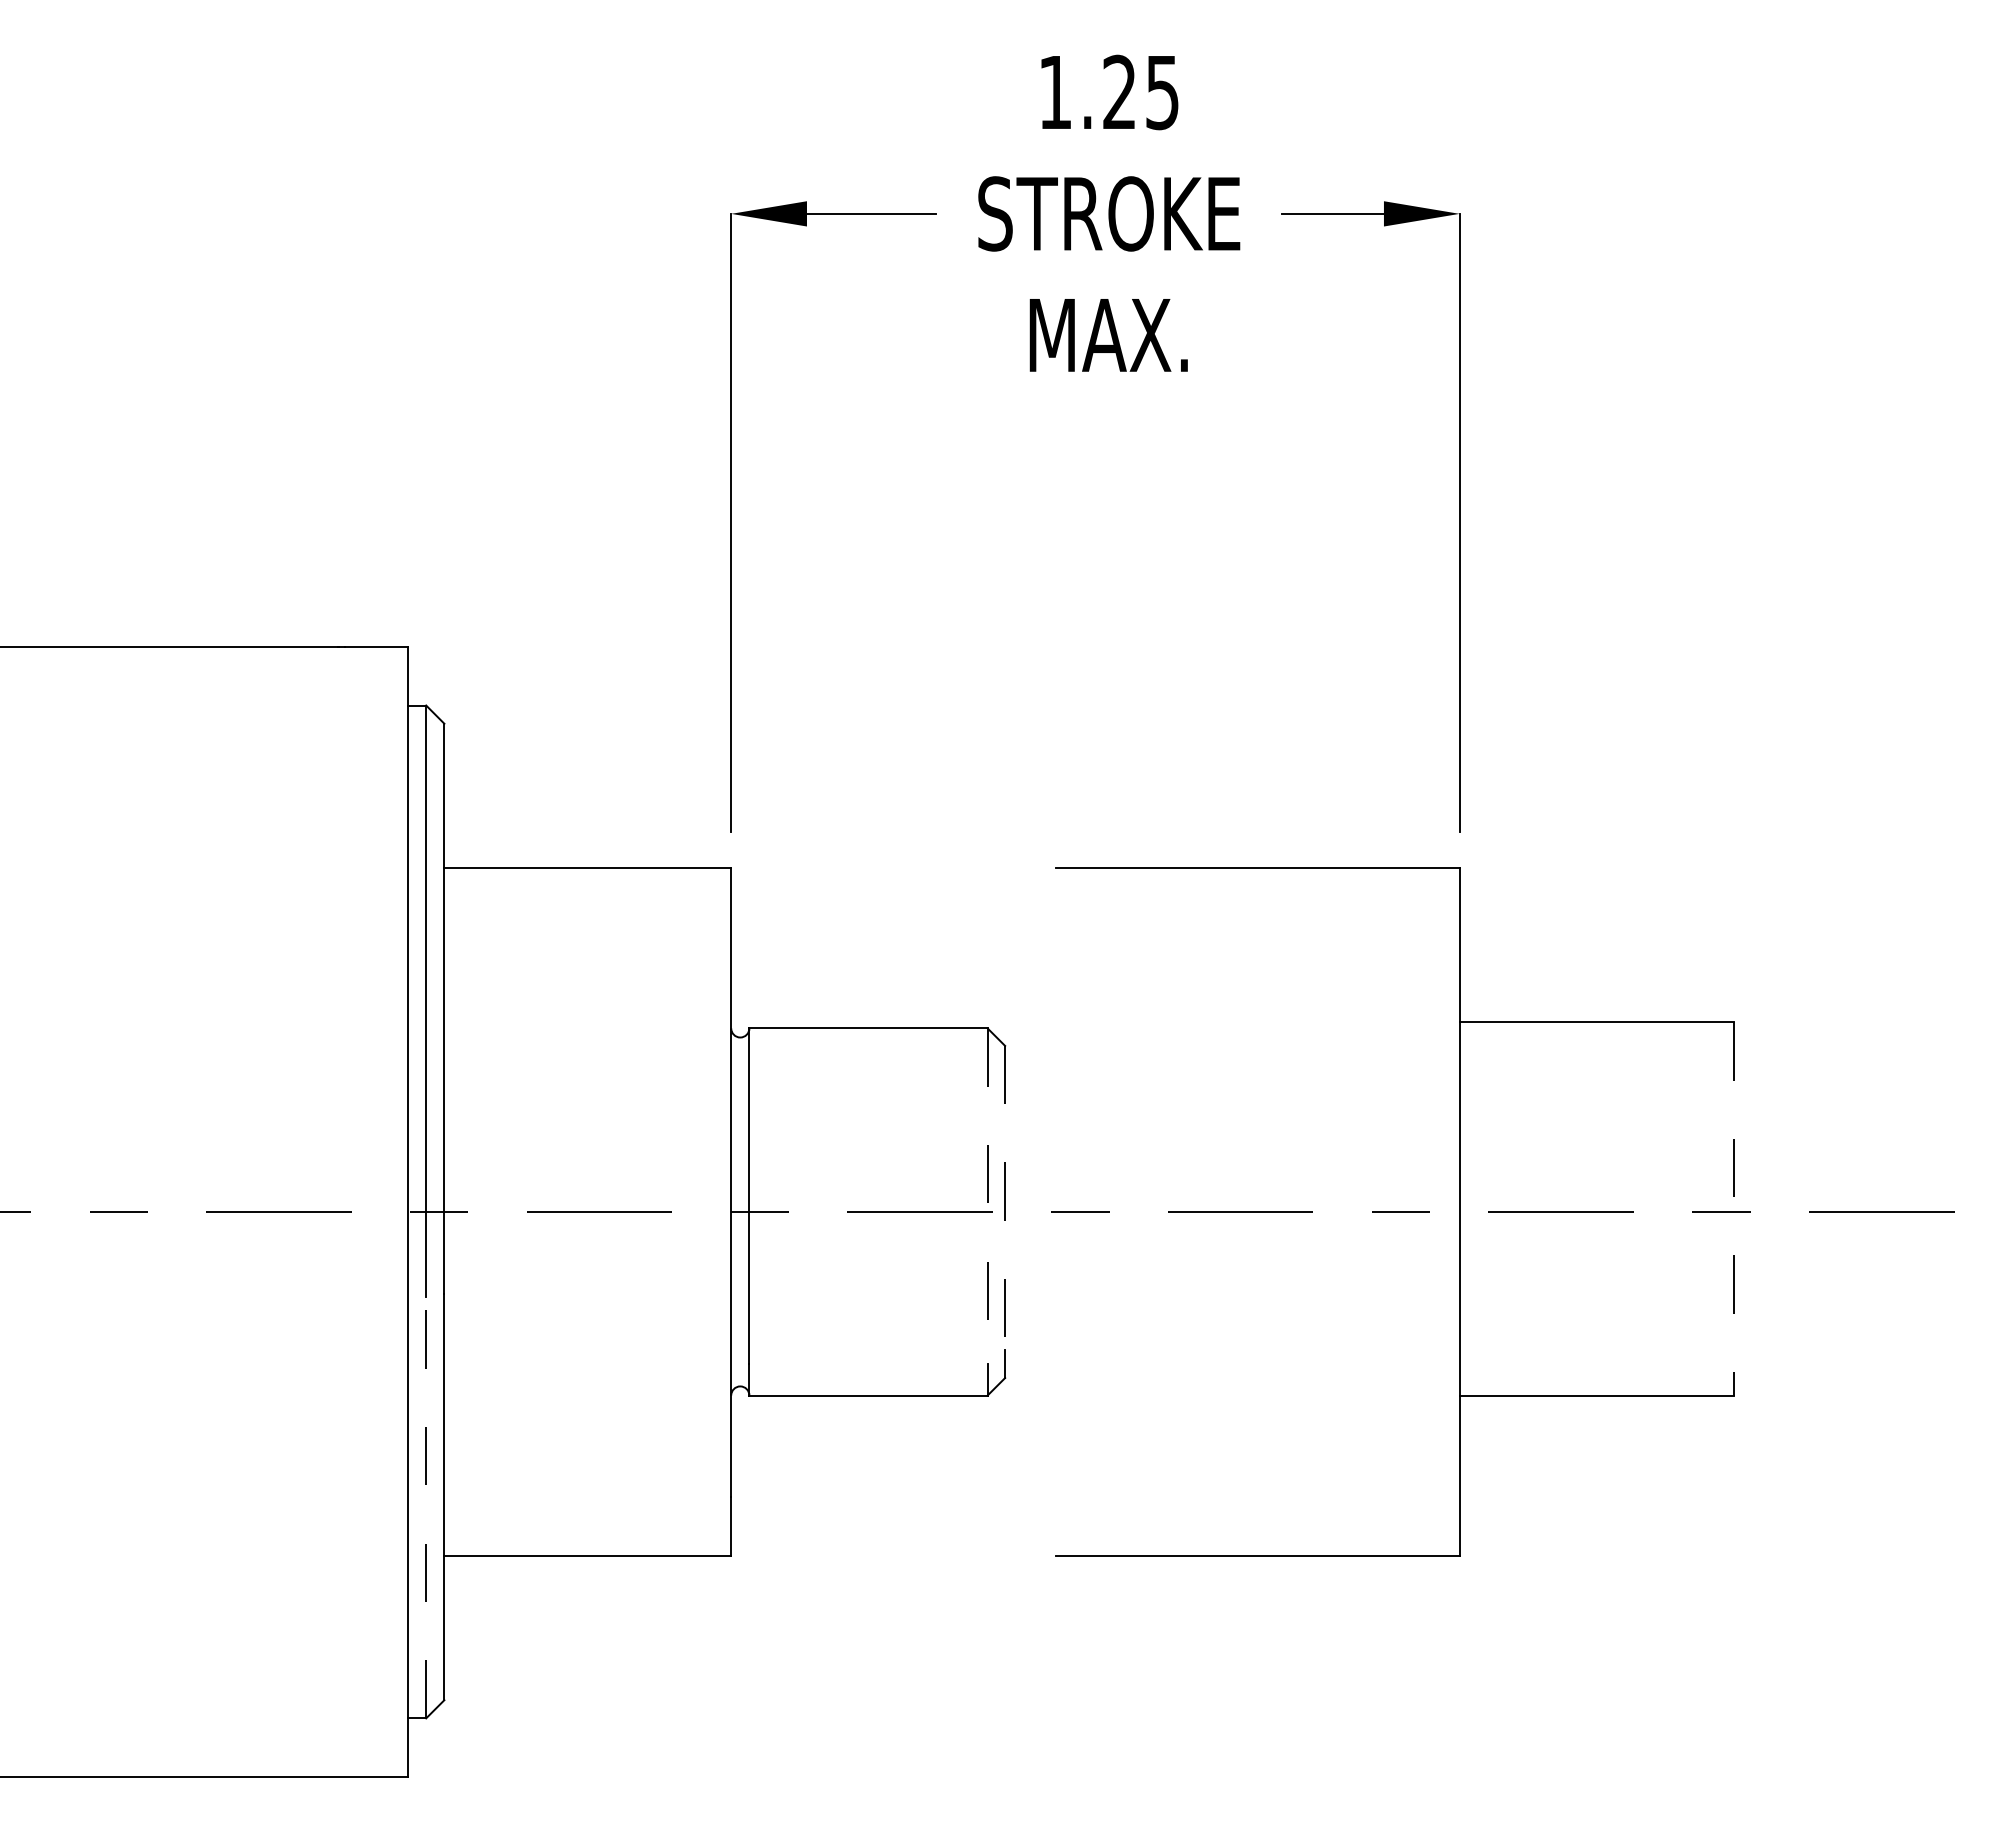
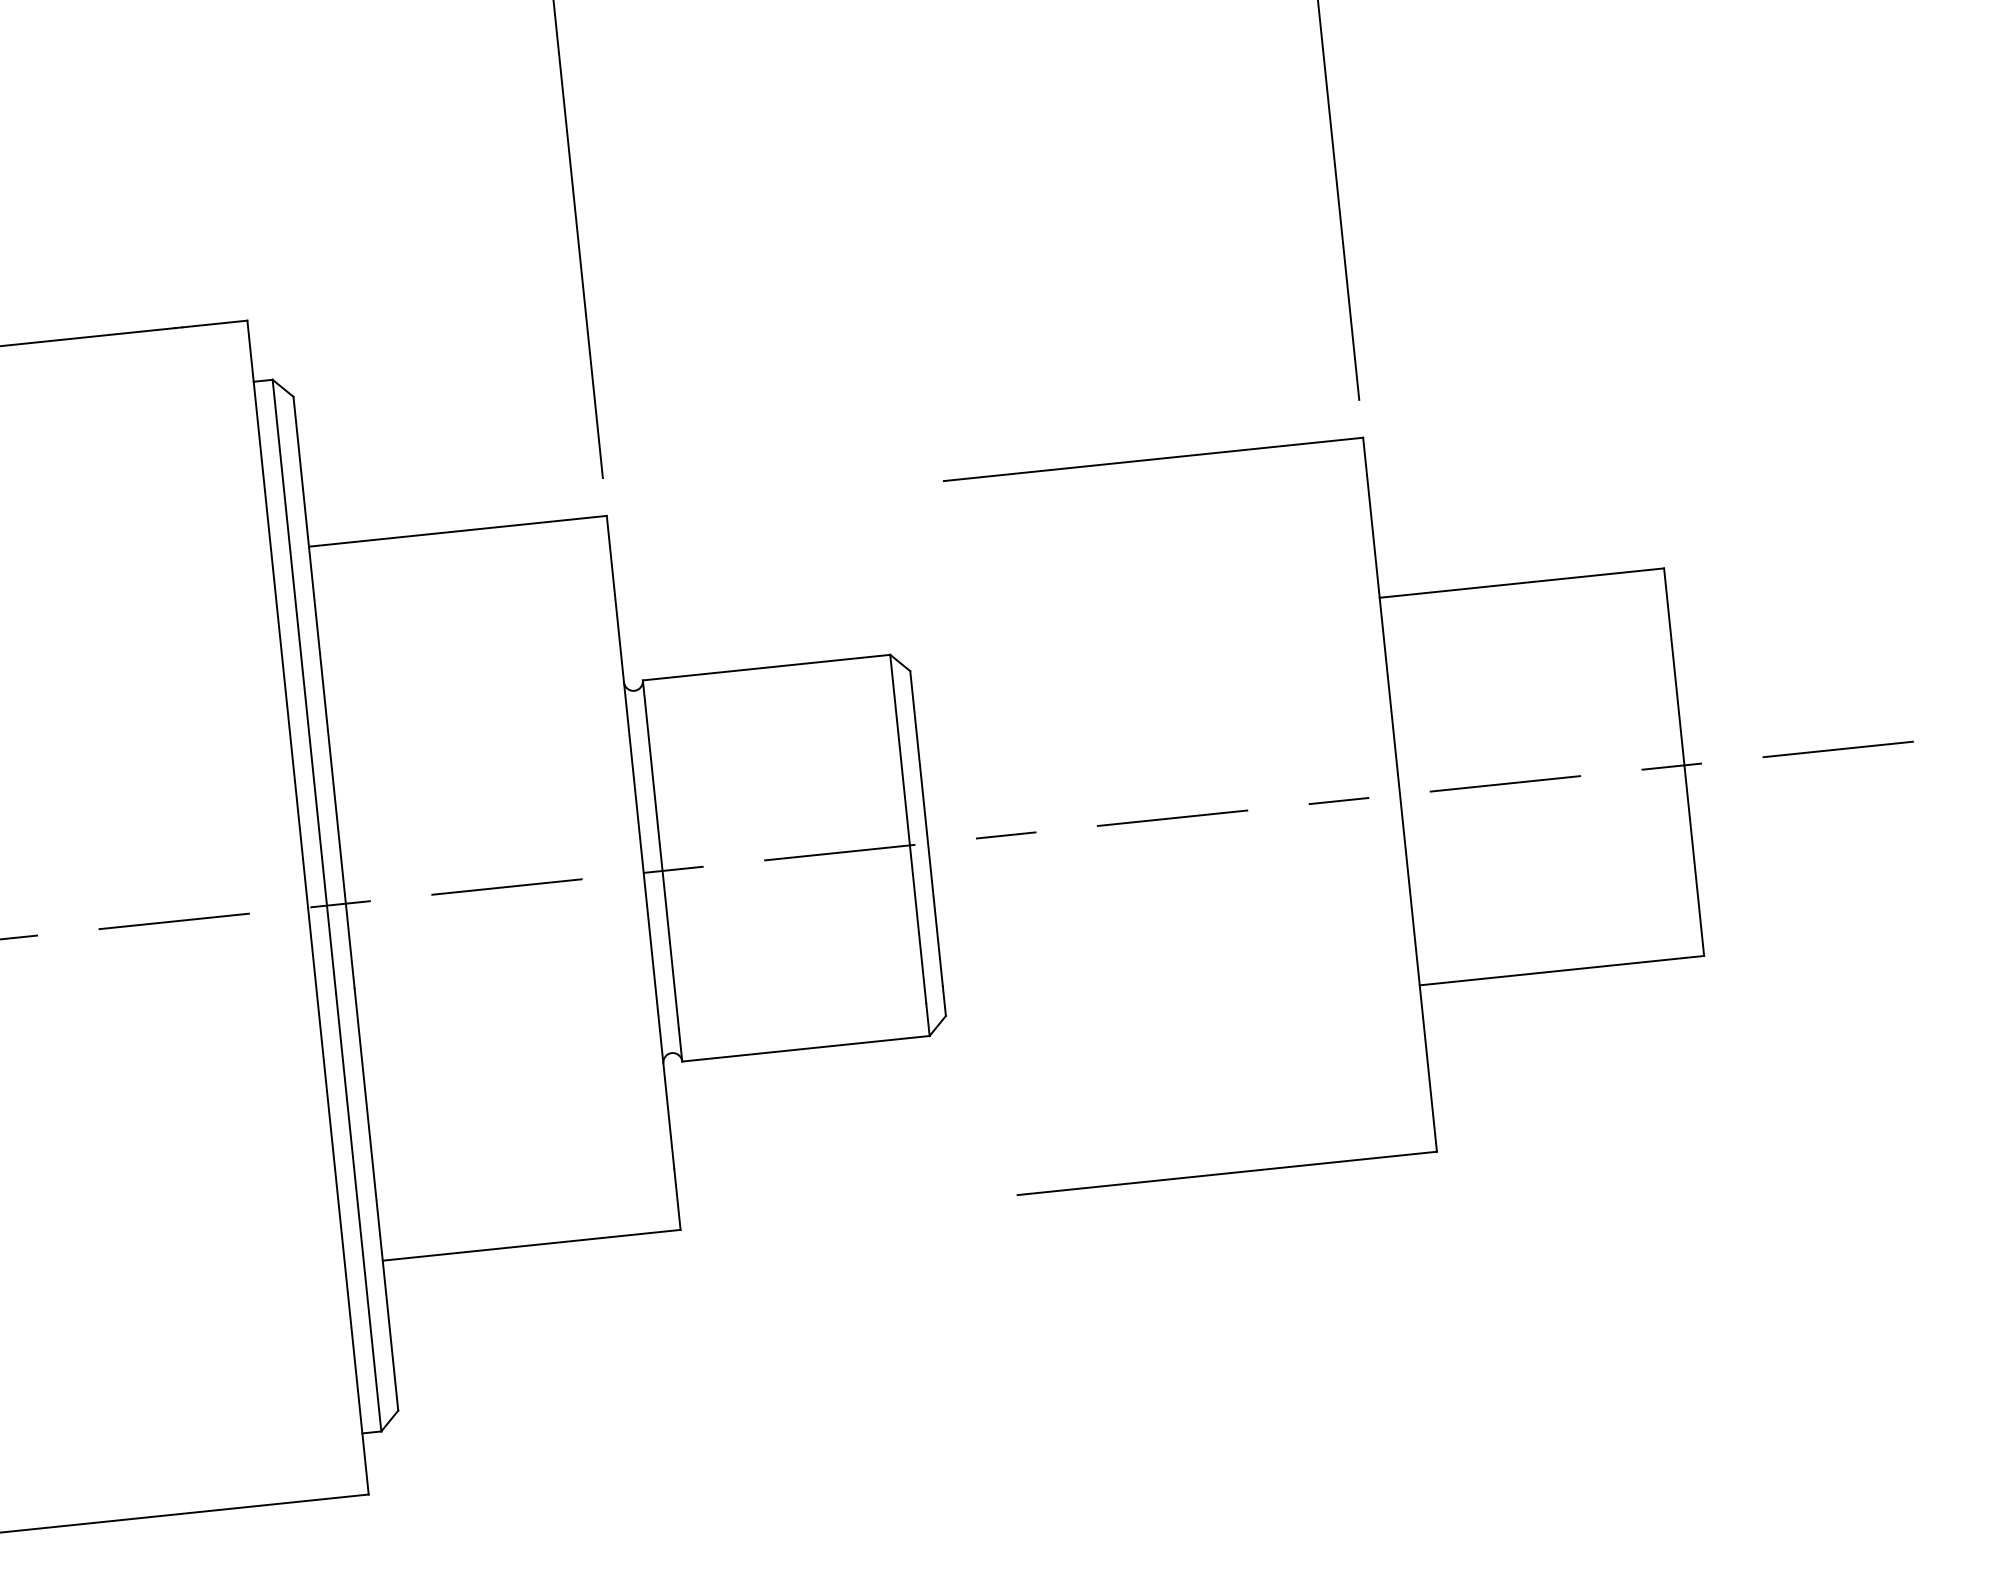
line: (987, 1196) -> (908, 829), dashed -> solid
line: (1005, 1197) -> (926, 828), dashed -> solid
line: (1733, 1208) -> (1683, 761), dashed -> solid
line: (426, 1507) -> (359, 1212), dashed -> solid

